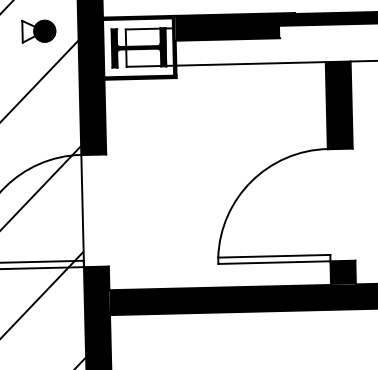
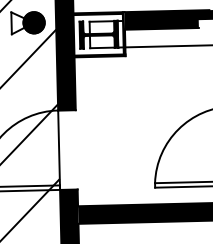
part: (38, 31) -> (27, 23), size x1.43

